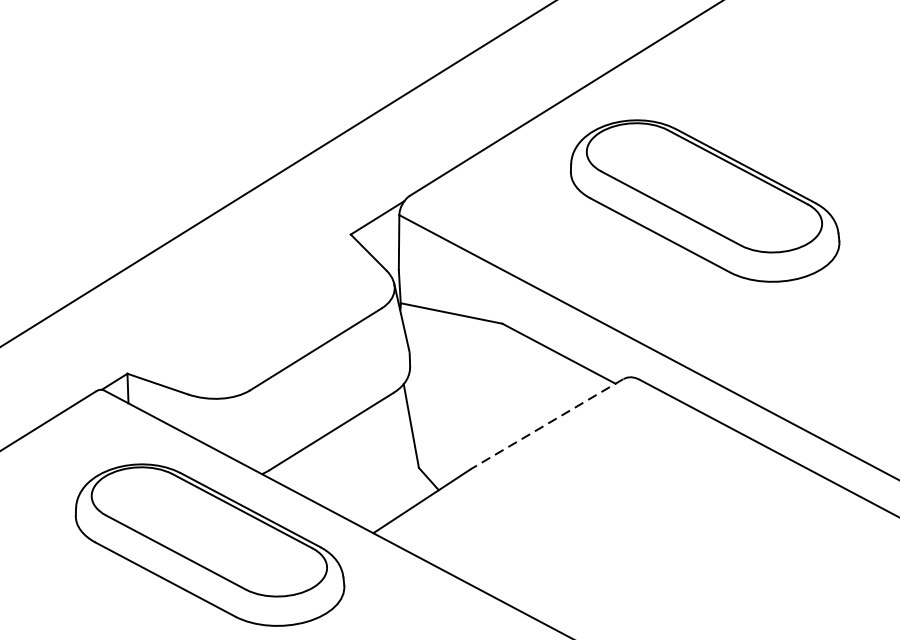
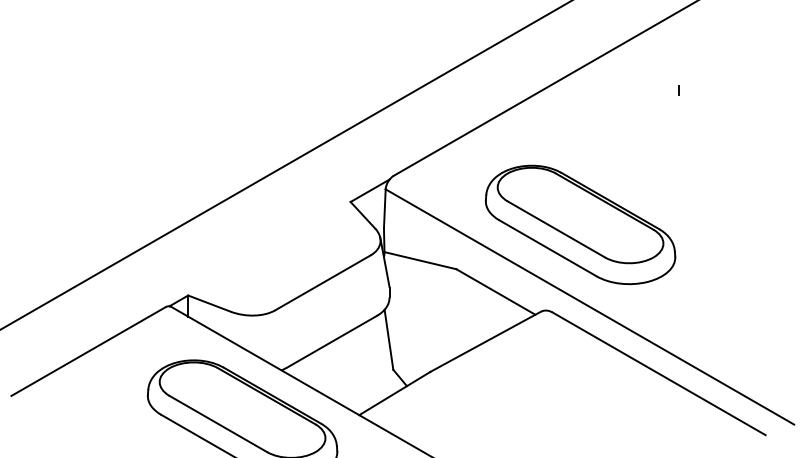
line: (805, 62) -> (678, 90), added
part: (704, 200) -> (580, 224), moved
line: (546, 423) -> (485, 341), dashed -> solid

